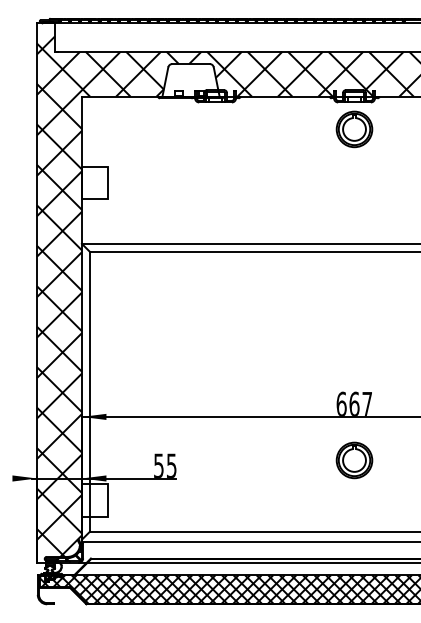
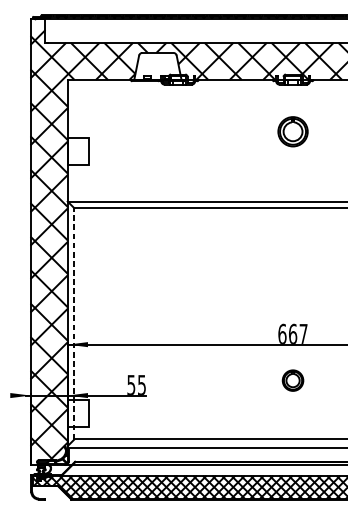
part: (354, 129) -> (293, 131), moved
line: (90, 391) -> (74, 323), solid -> dashed
part: (354, 460) -> (293, 380), size x0.7

